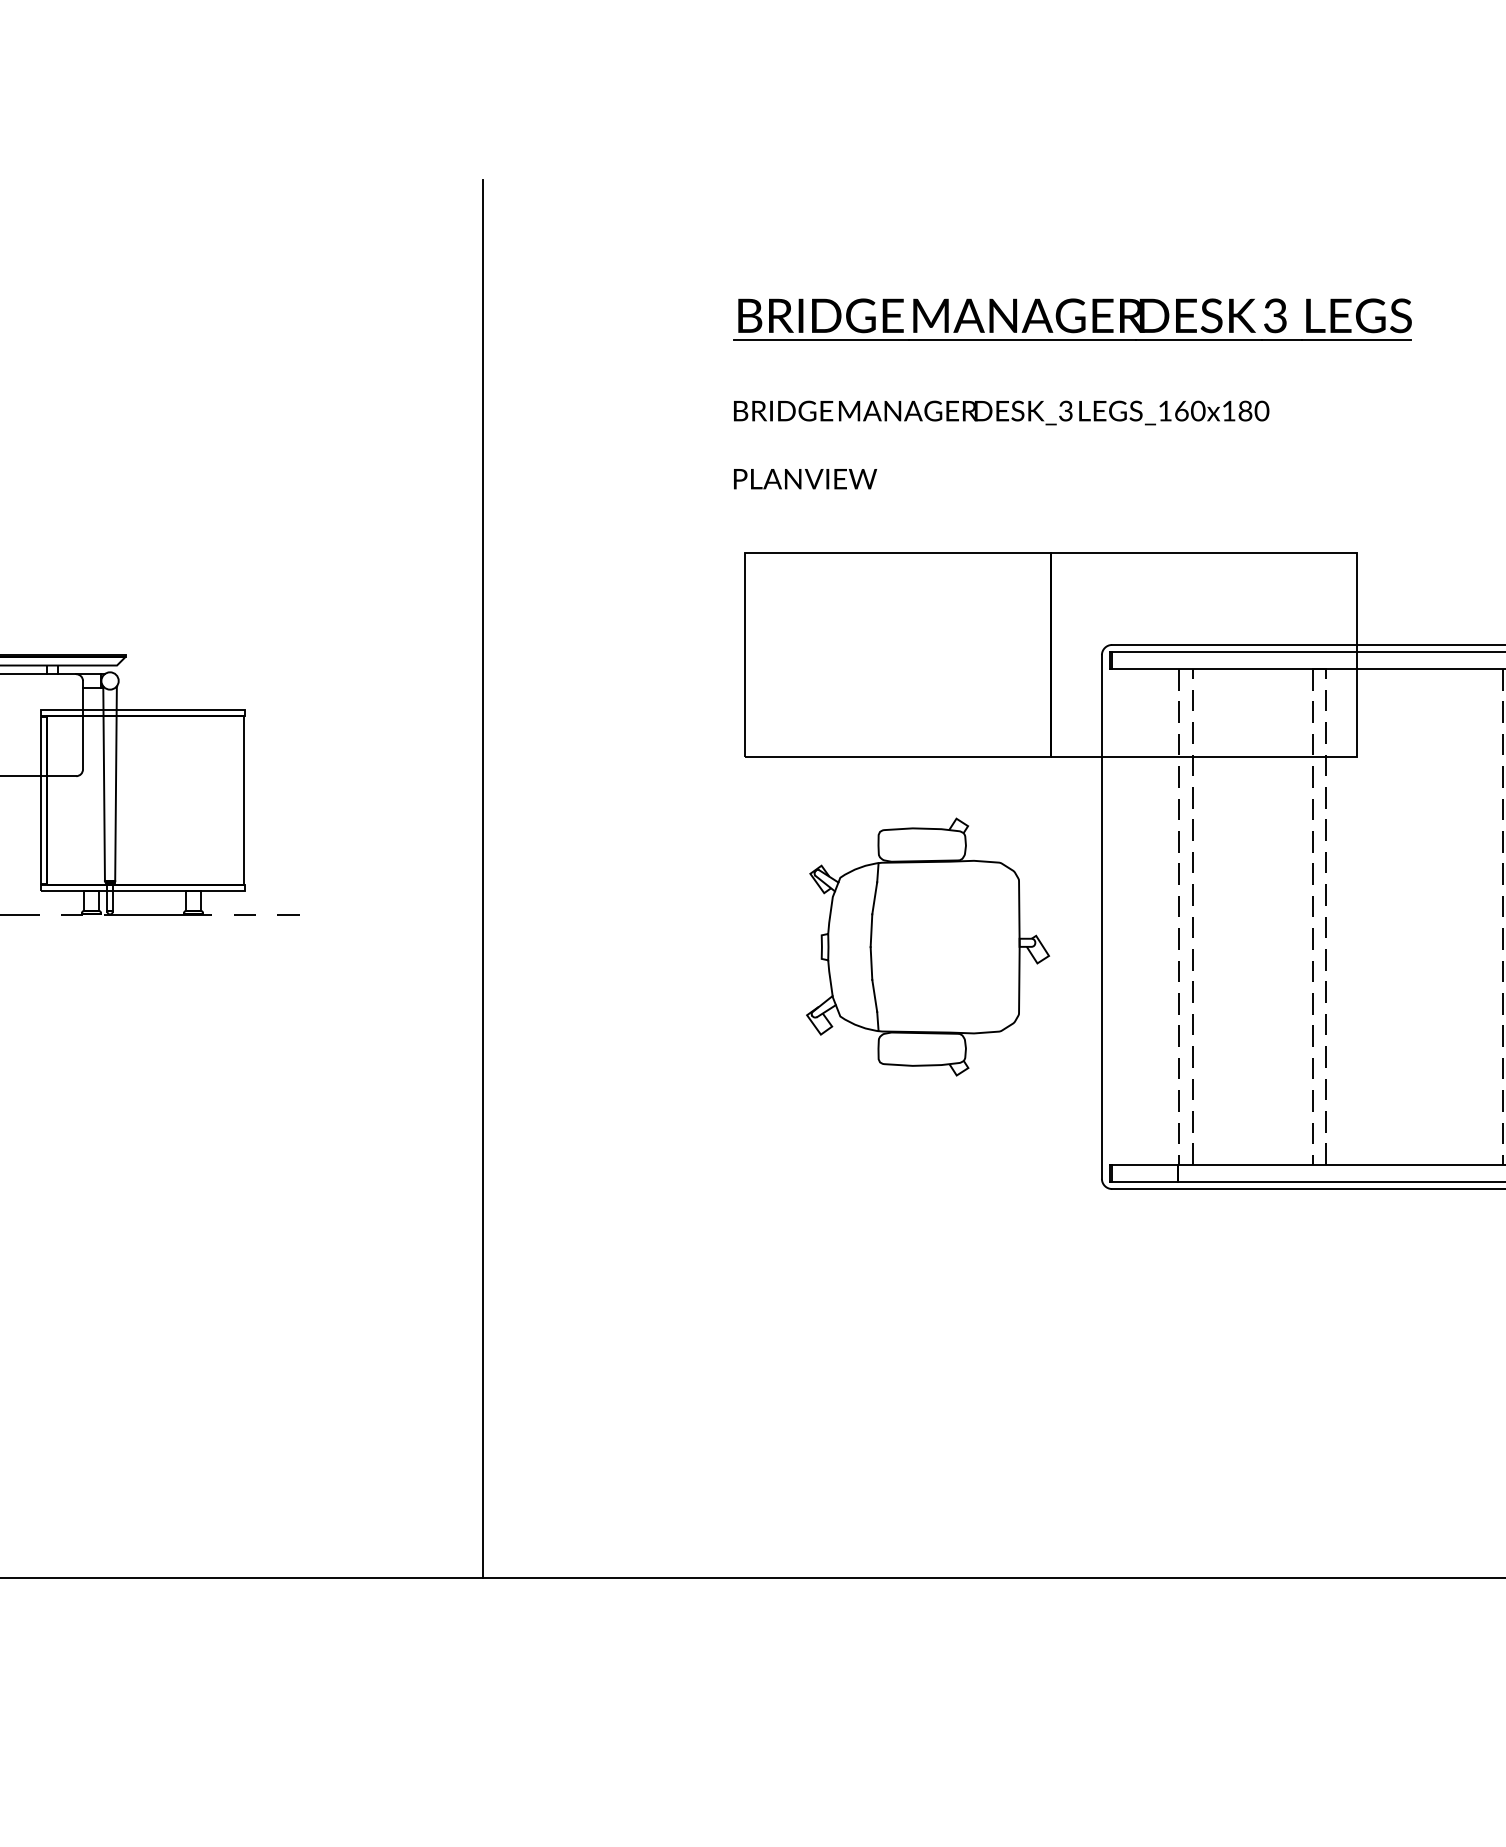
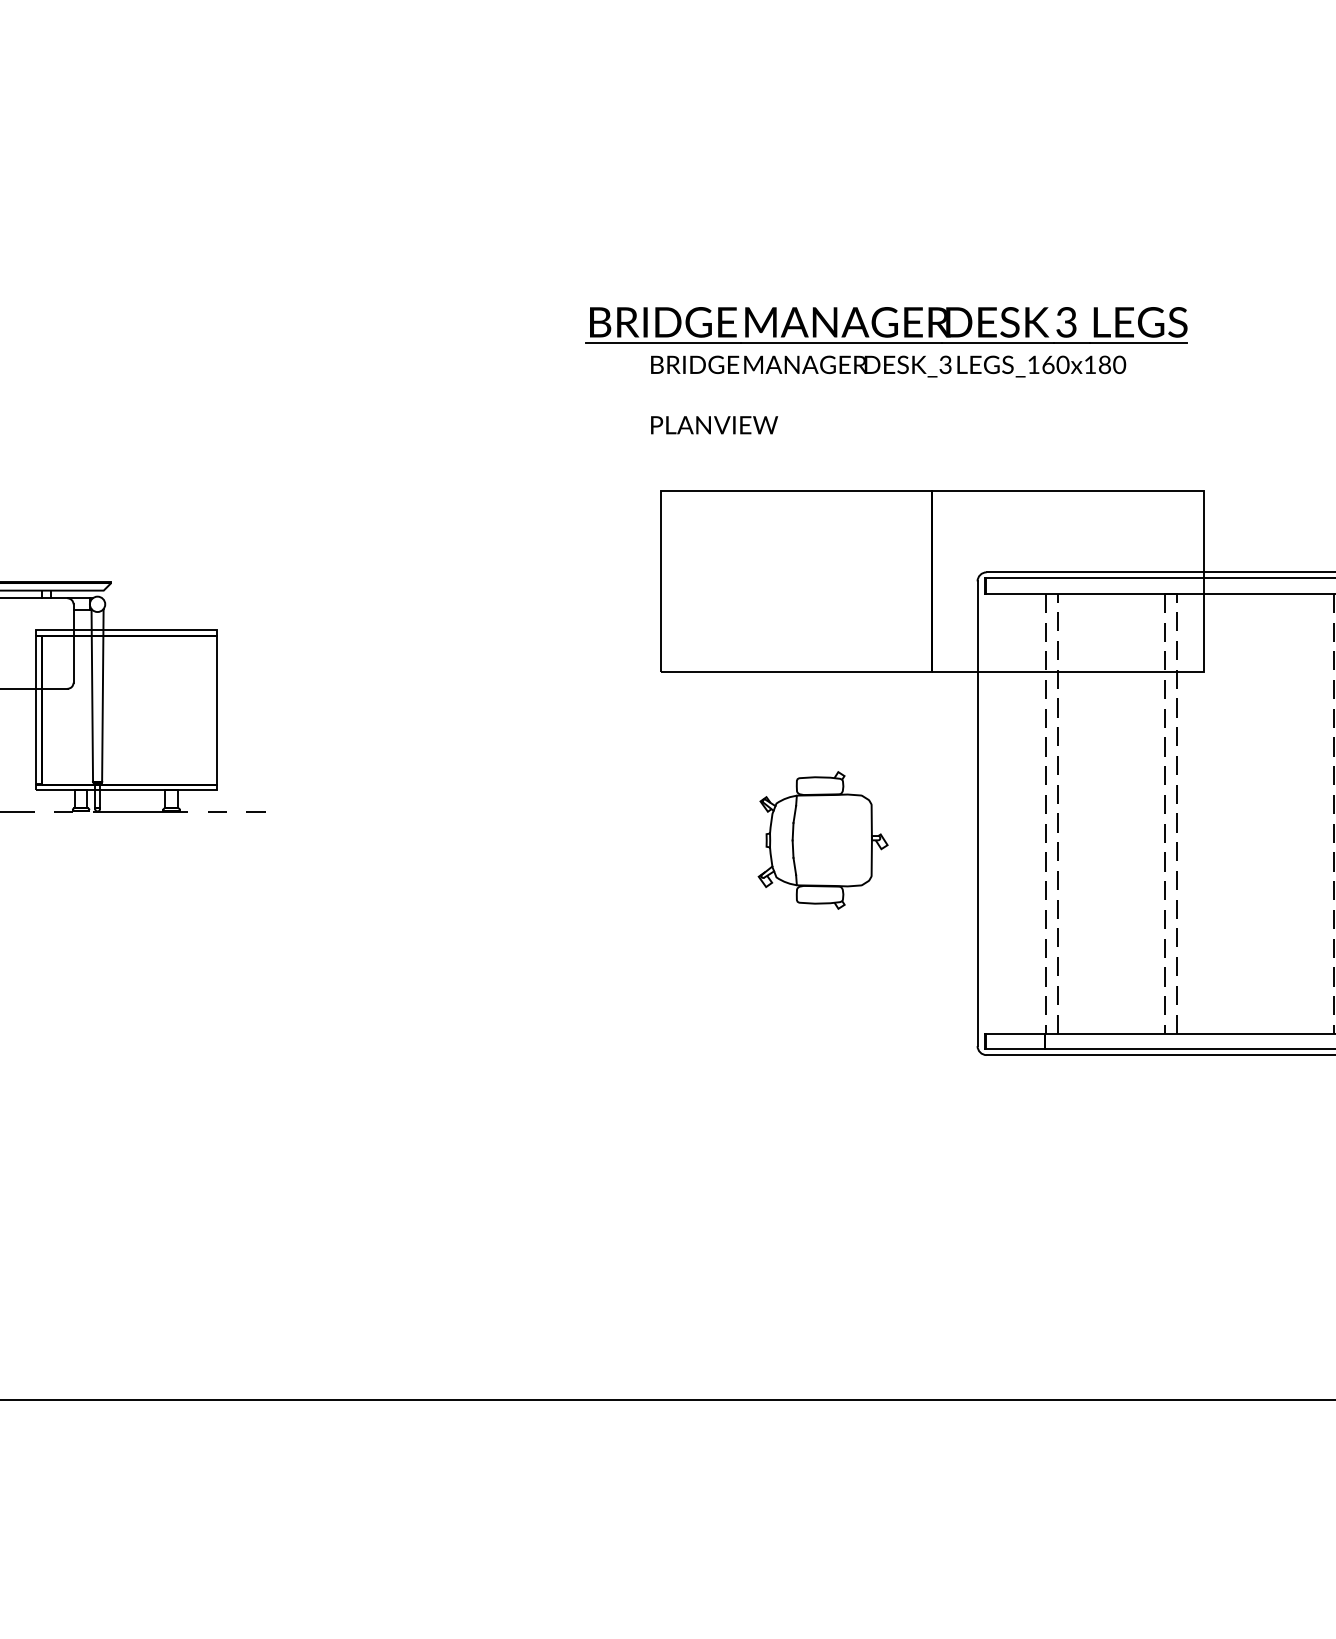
part: (1072, 319) -> (886, 325), moved
line: (483, 878) -> (428, 779), removed
part: (927, 947) -> (822, 840), size x0.6

